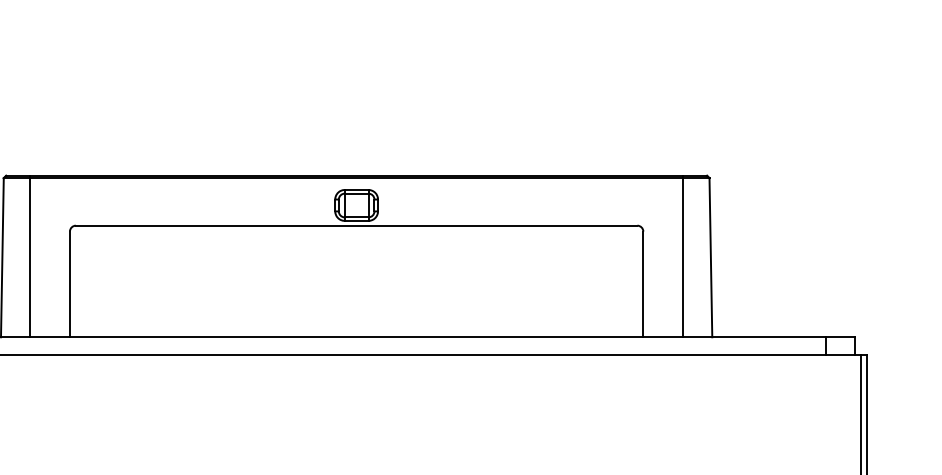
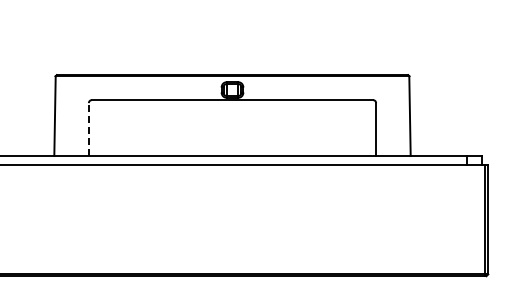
line: (29, 256) -> (68, 115), removed
line: (683, 256) -> (396, 115), removed
line: (69, 284) -> (88, 129), solid -> dashed

